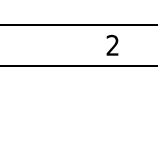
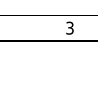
text: (111, 45) -> (69, 28), 2 -> 3

